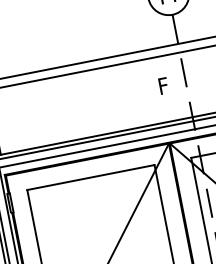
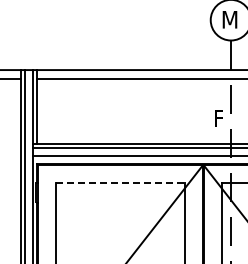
text: (163, 86) -> (218, 118), moved
line: (91, 177) -> (120, 183), solid -> dashed

